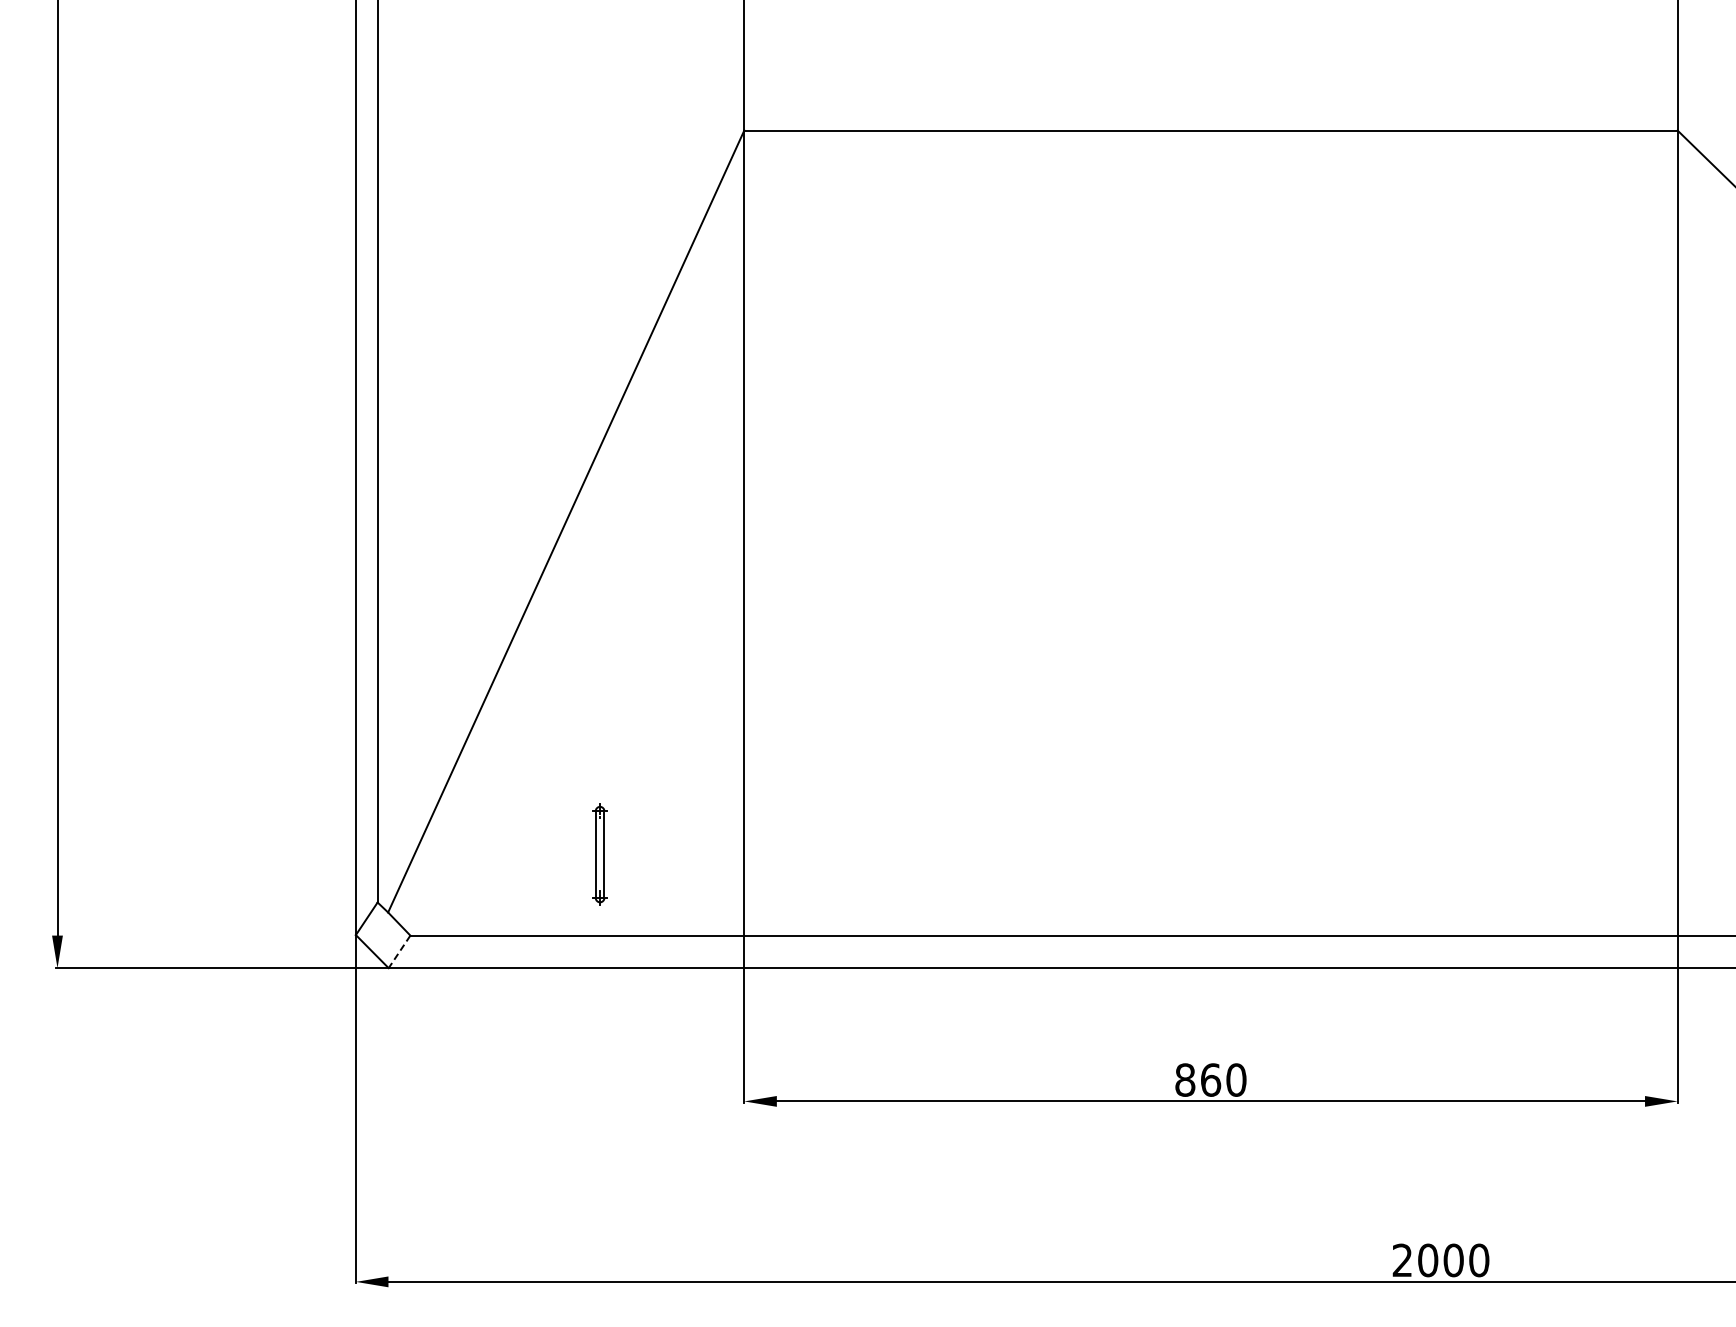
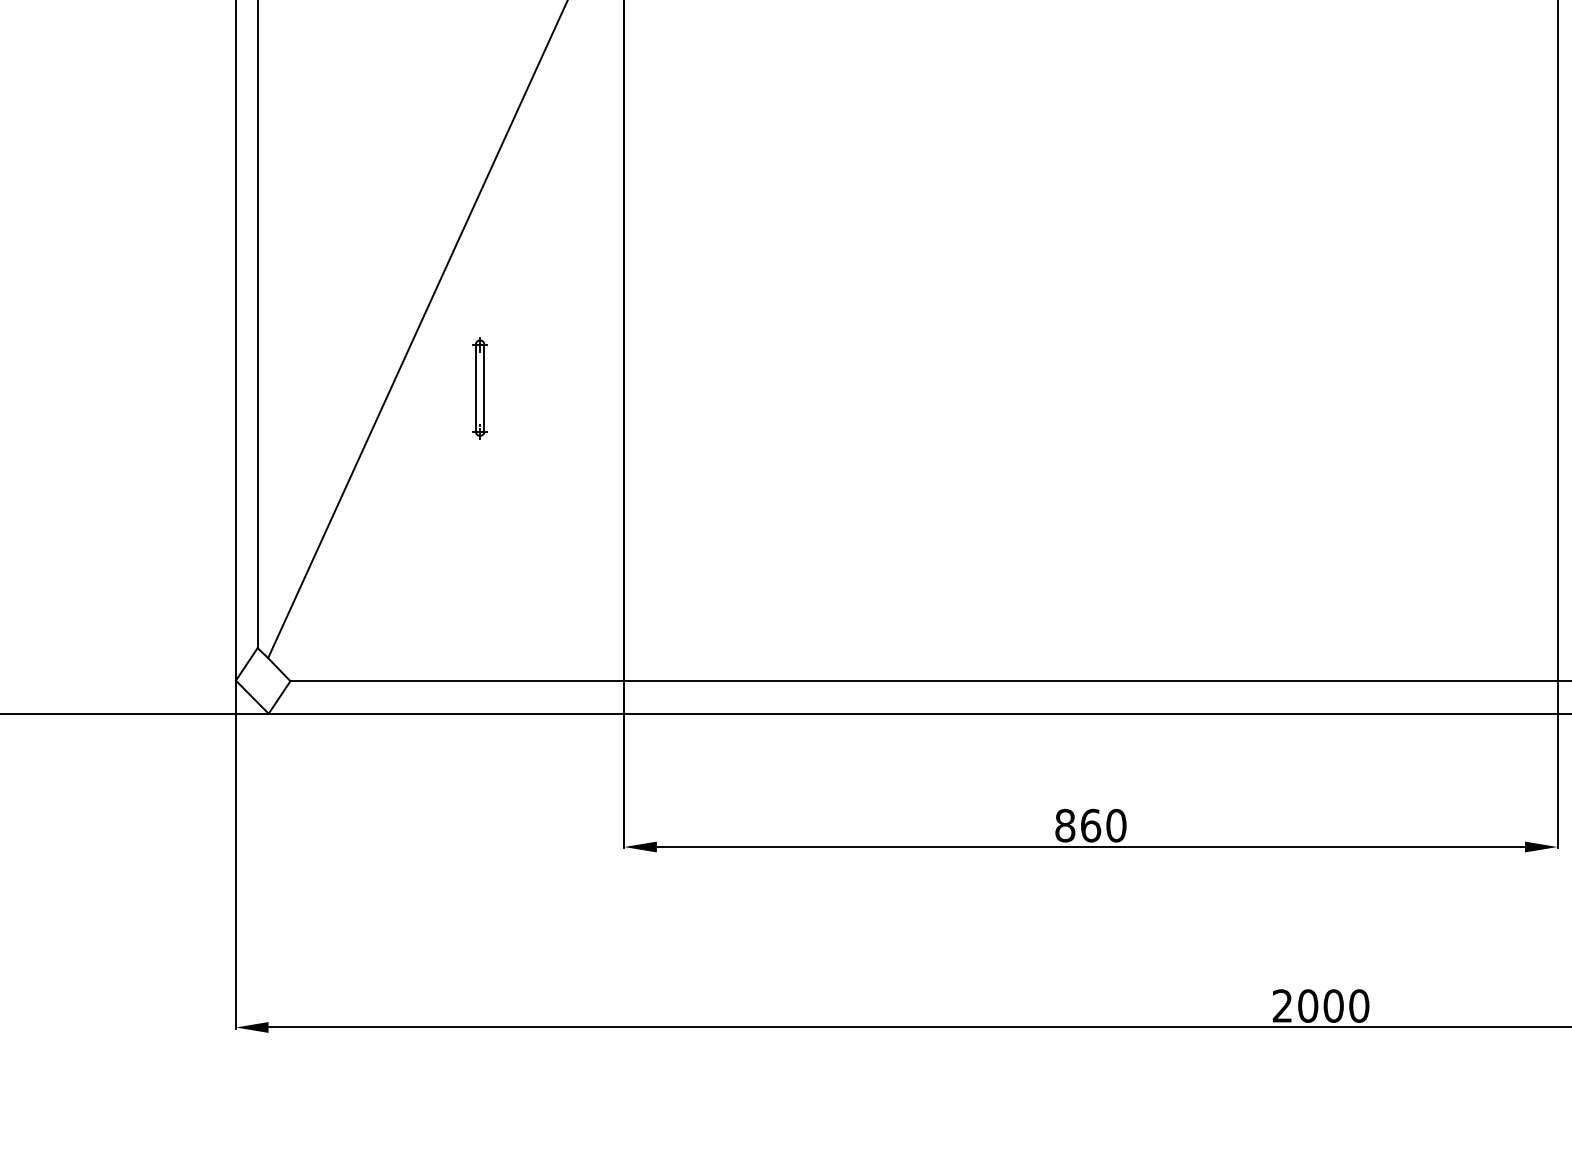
part: (599, 854) -> (479, 388), moved
line: (399, 951) -> (279, 697), dashed -> solid

